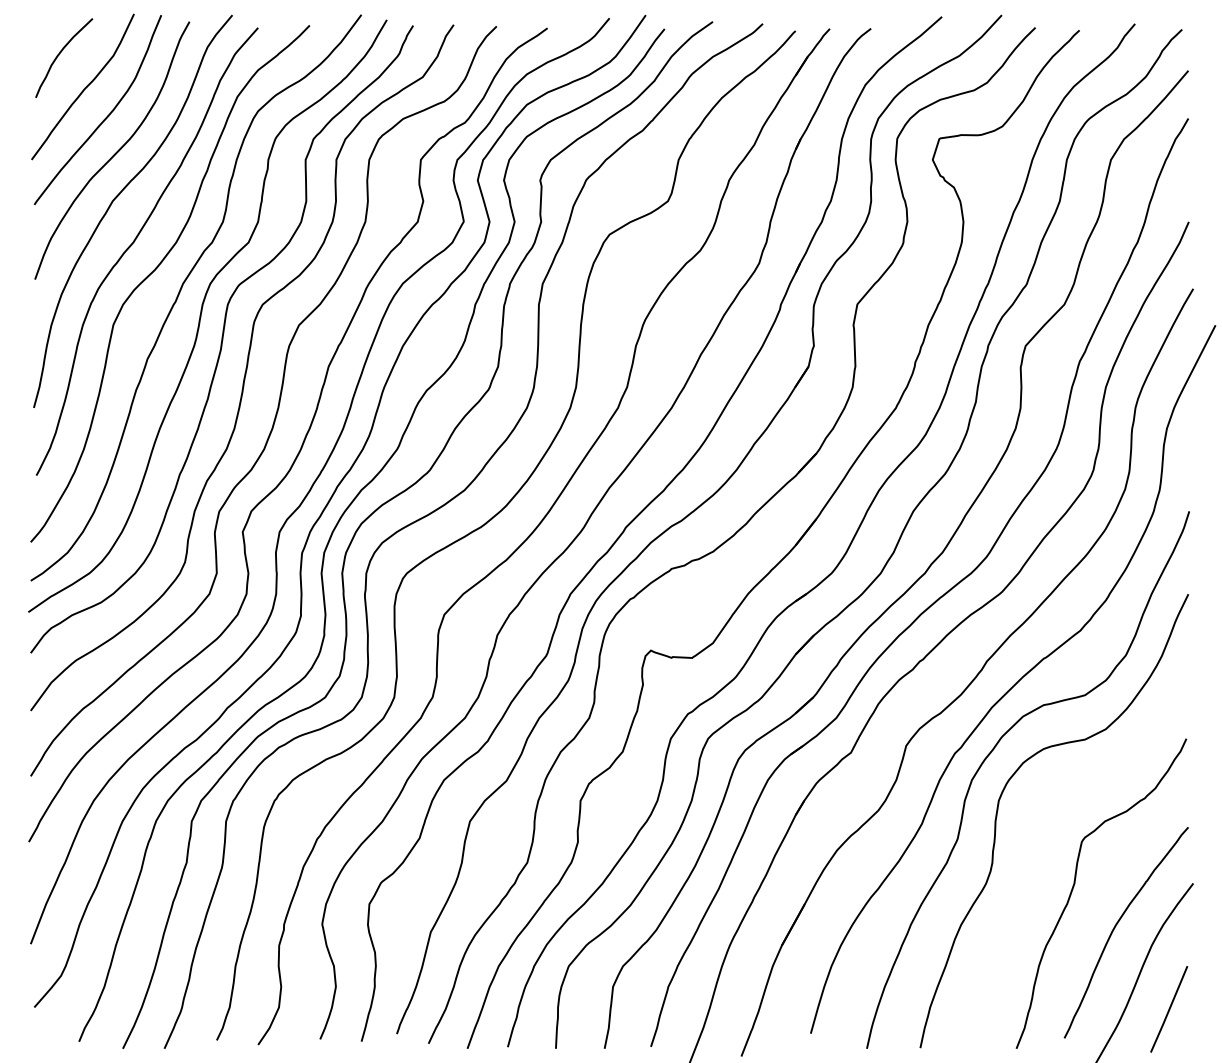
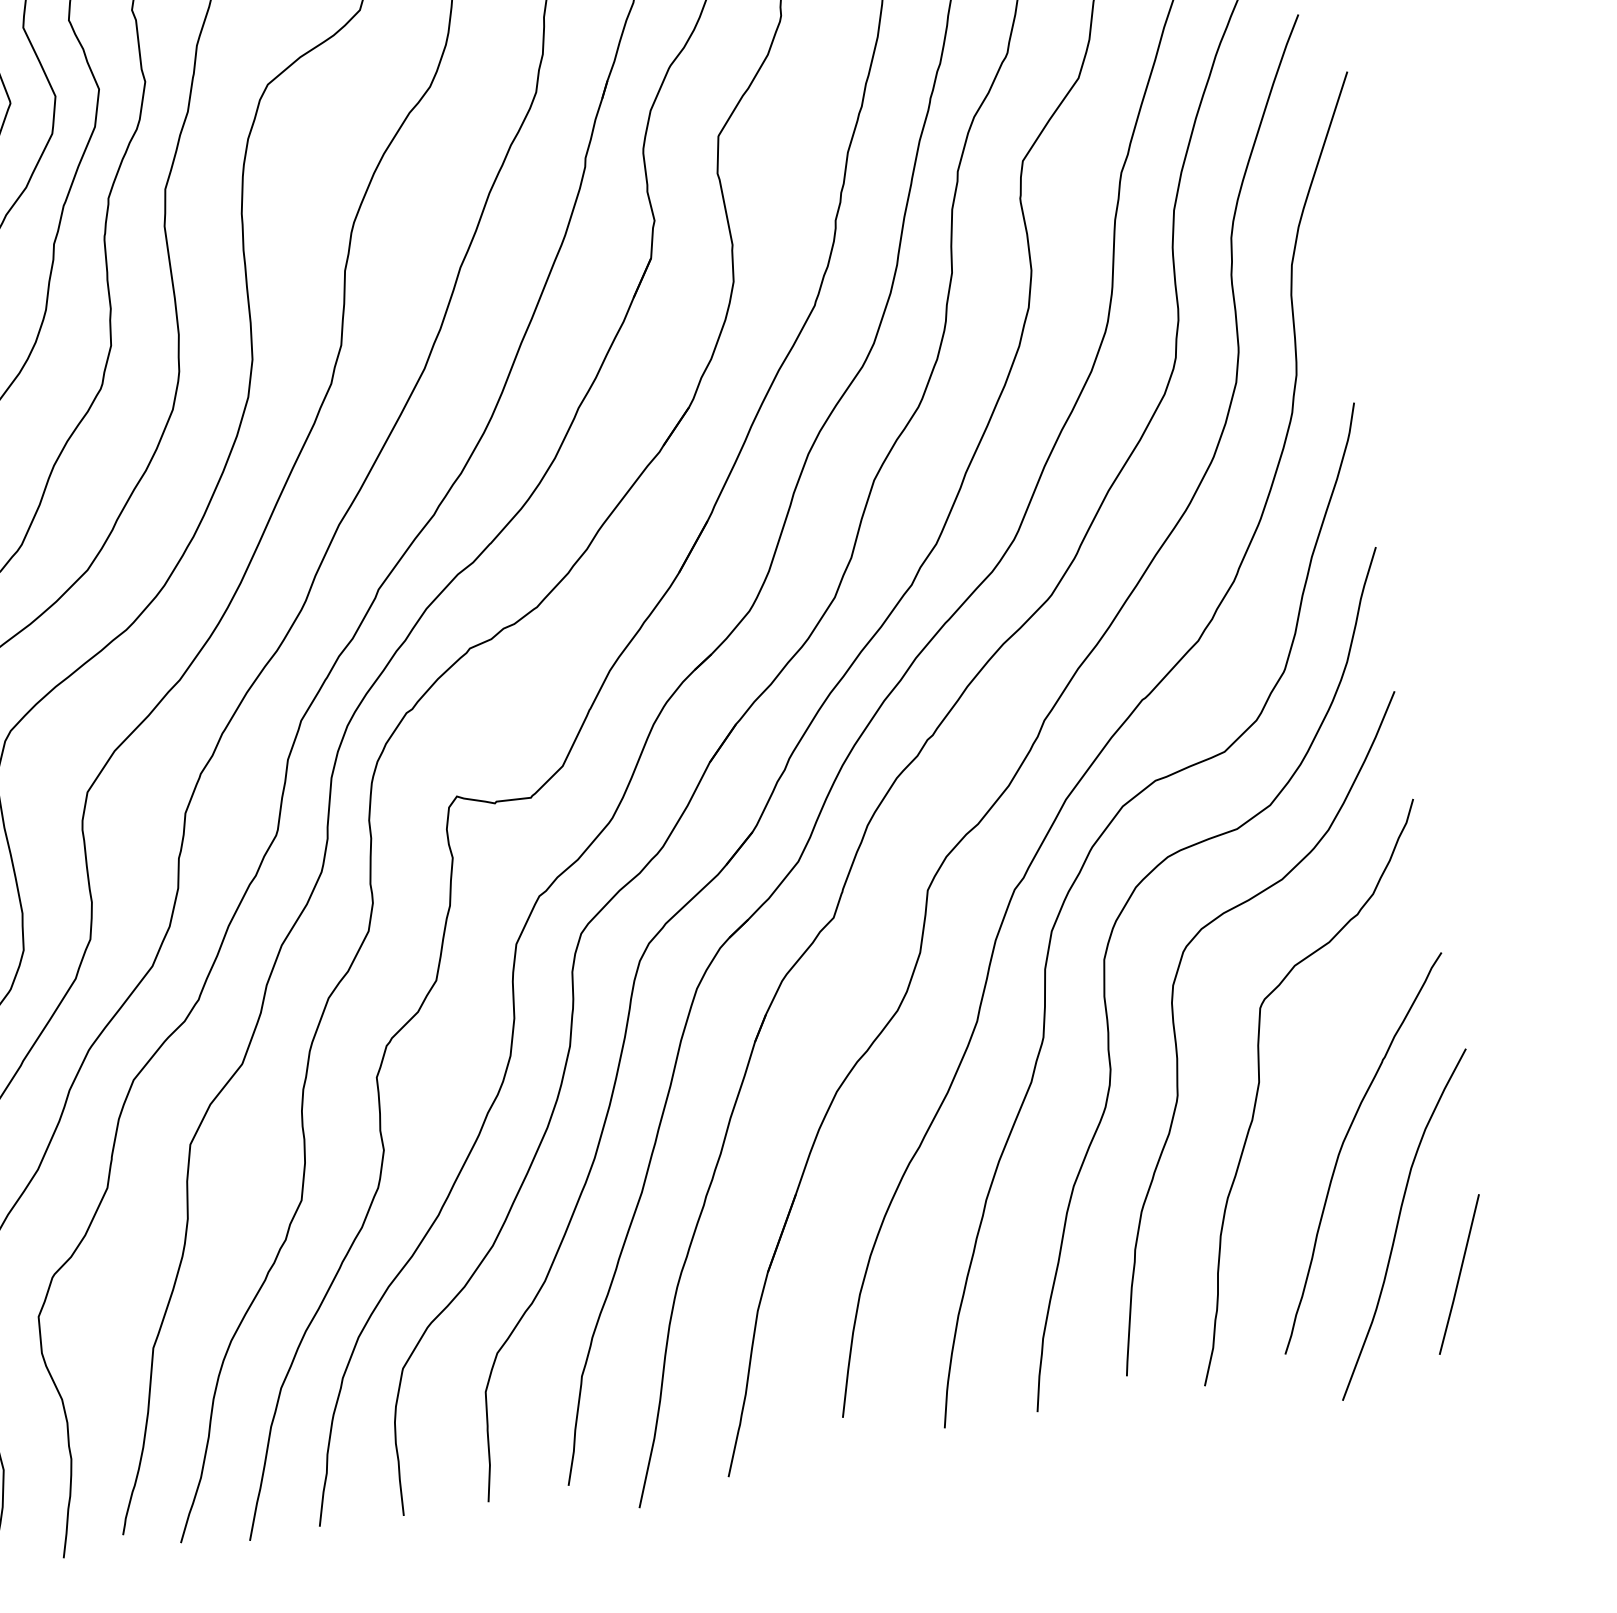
curve: (1032, 856) -> (1178, 1047), added

